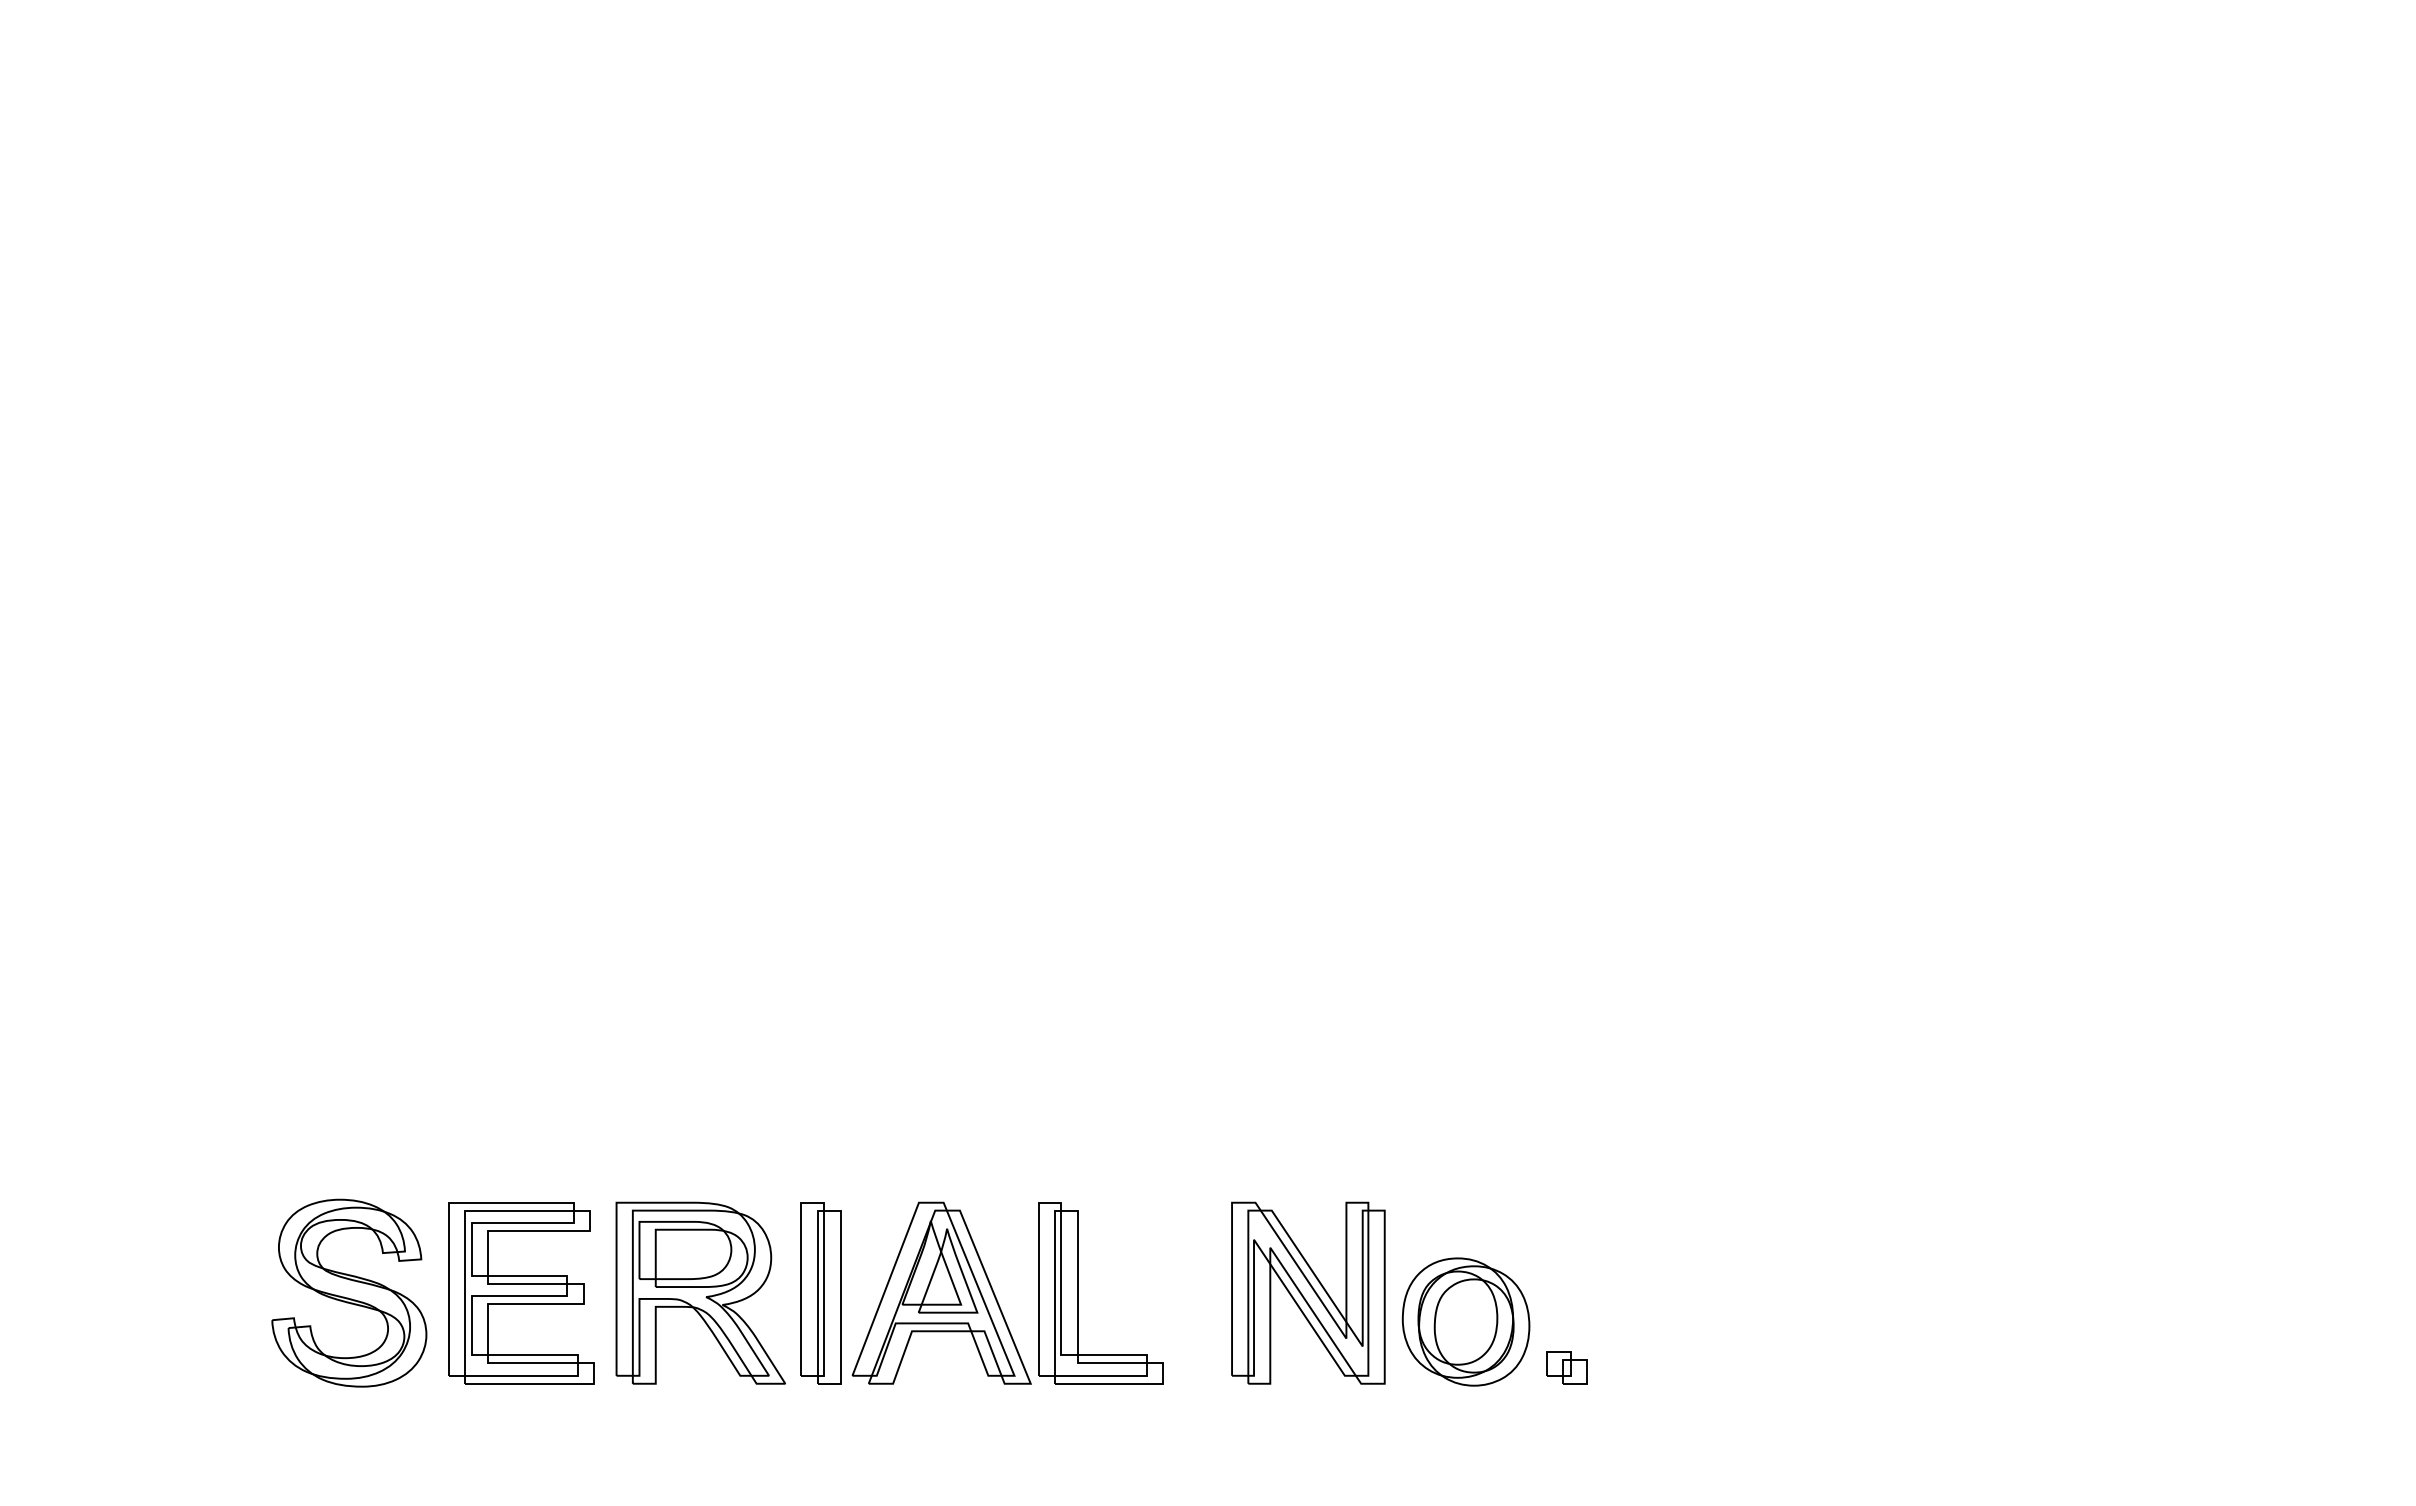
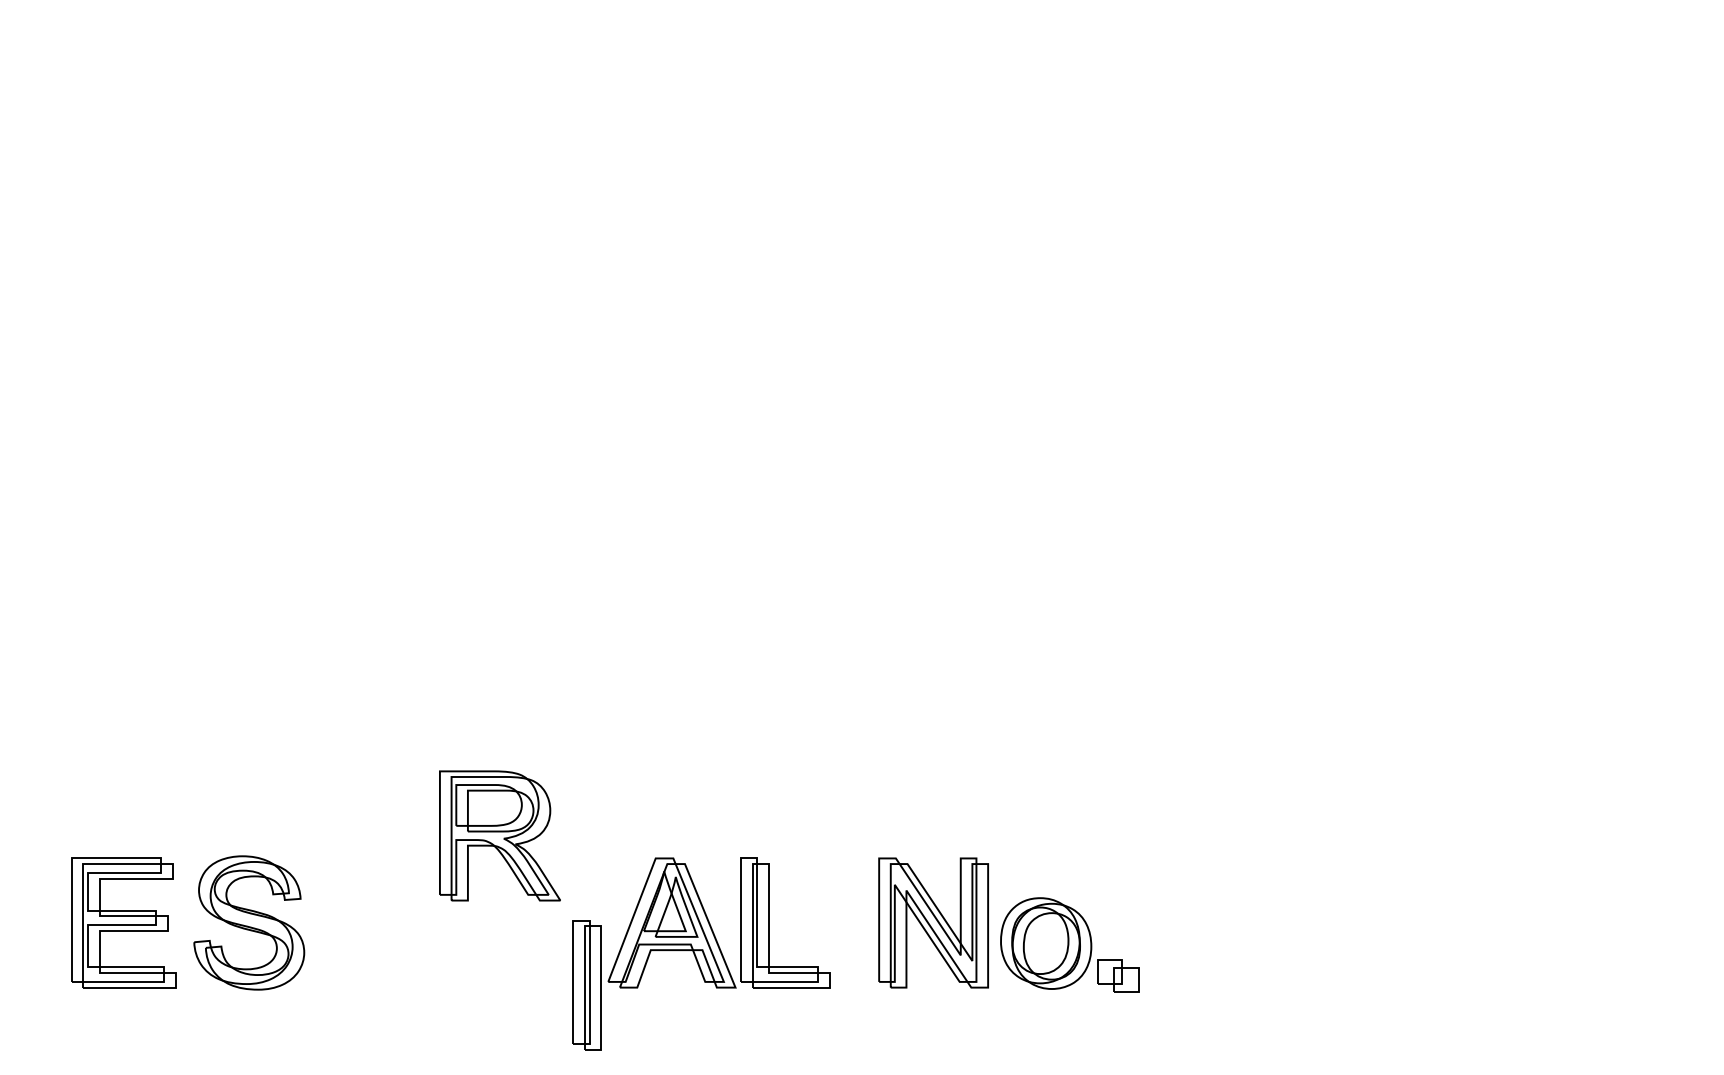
part: (700, 1292) -> (499, 835), moved
part: (521, 1293) -> (123, 923), moved
part: (820, 1293) -> (586, 985), moved
part: (1566, 1367) -> (1117, 976), size x1.4

